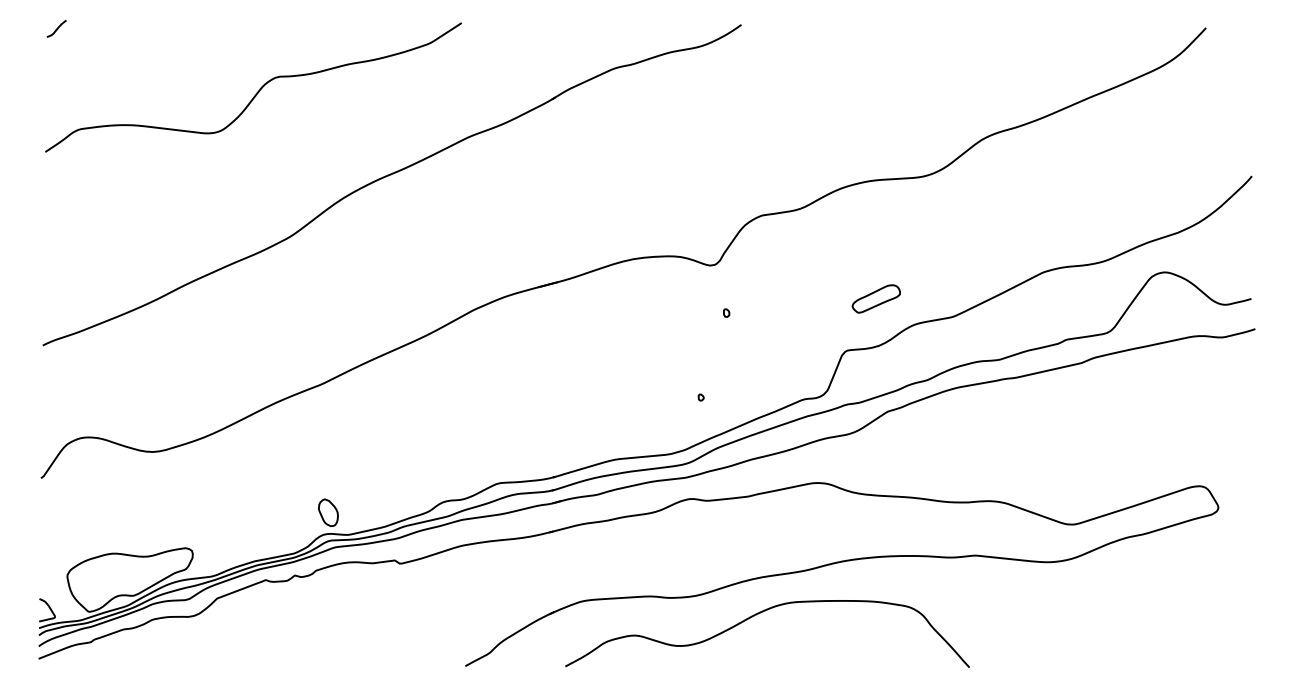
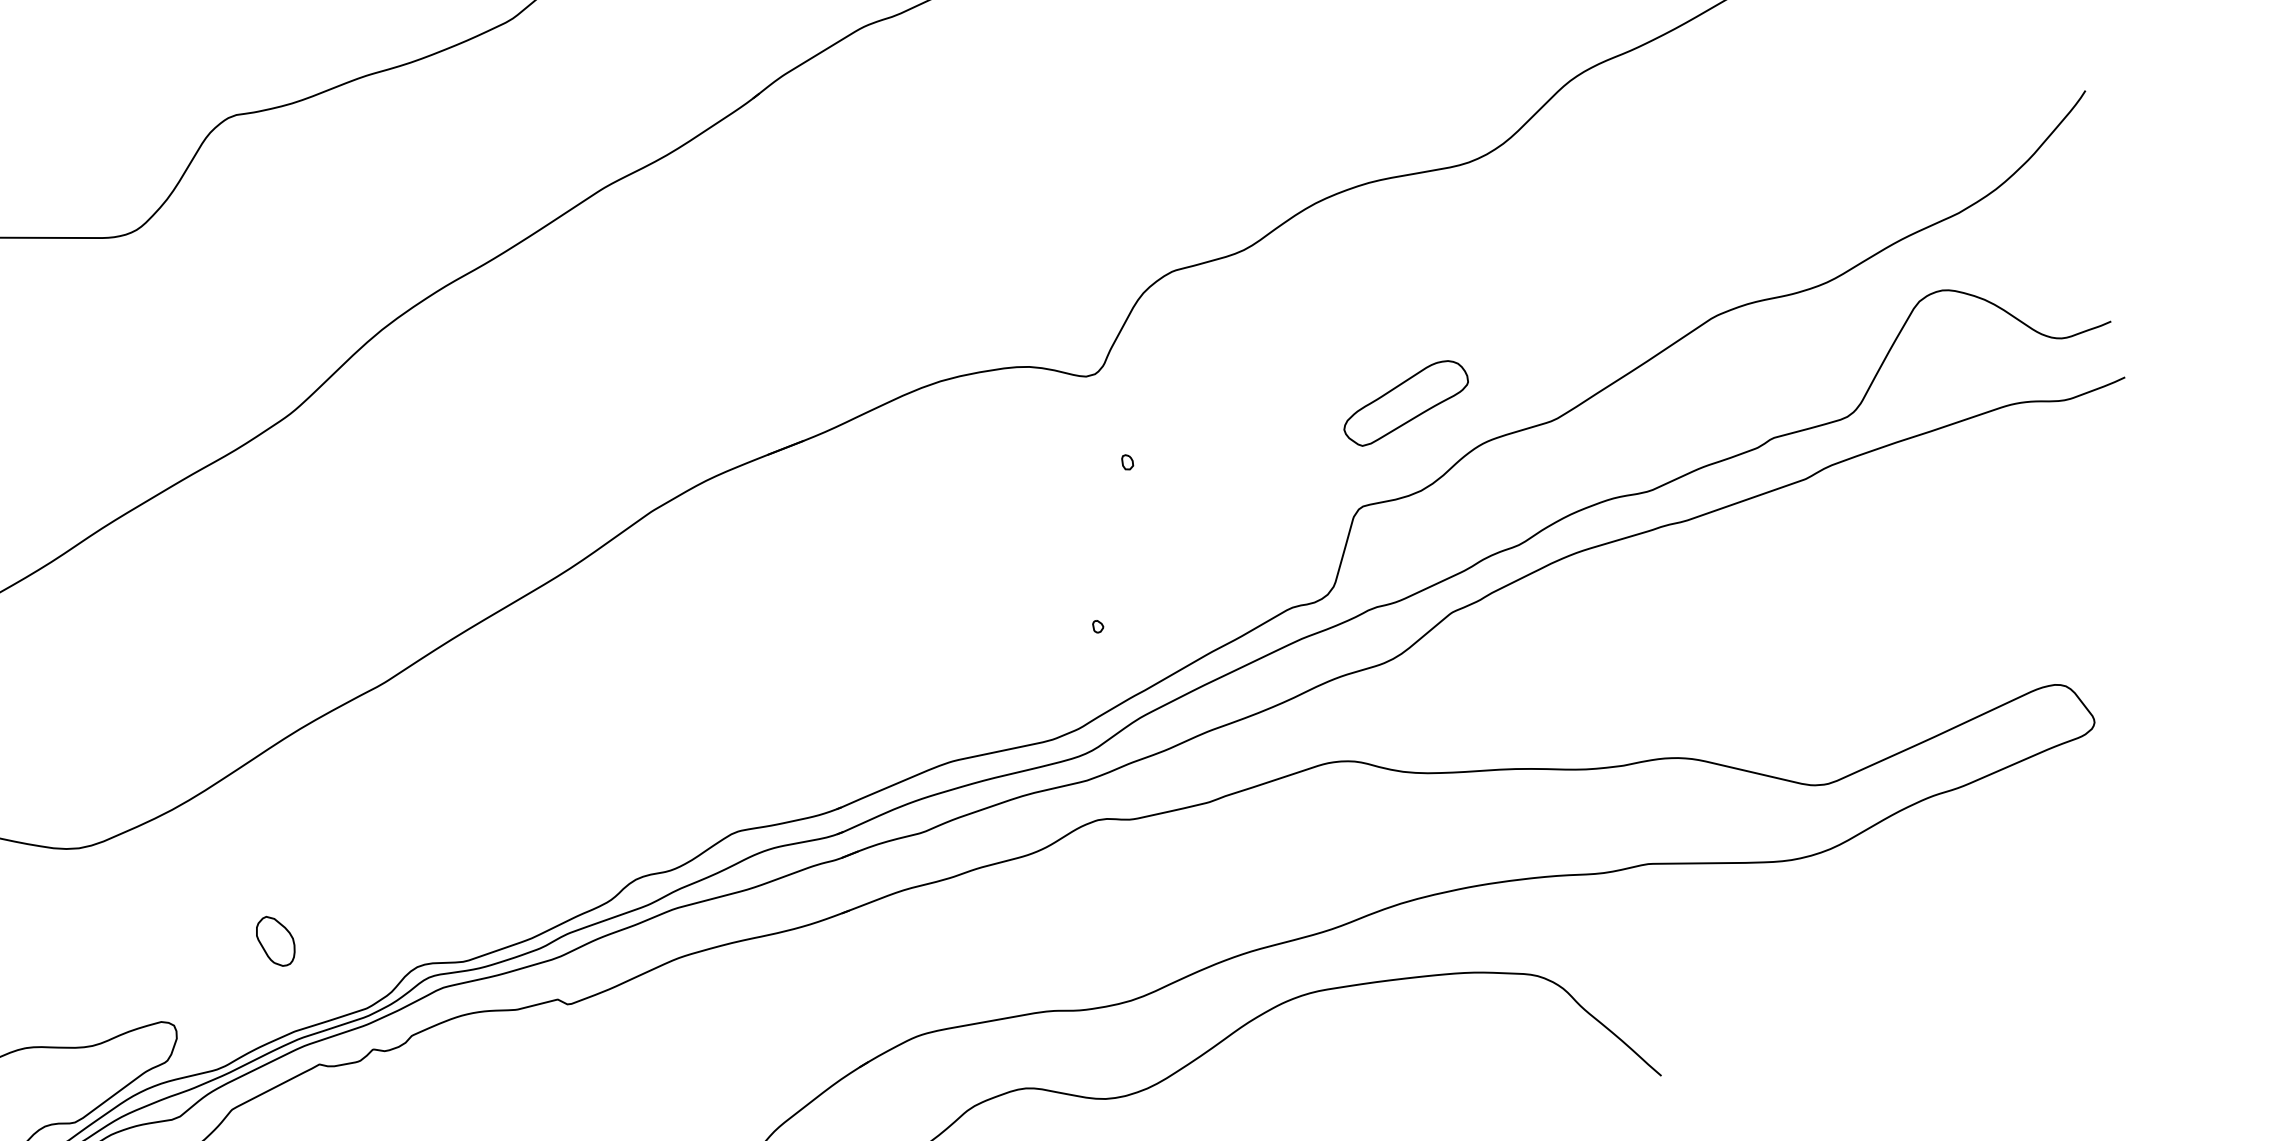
part: (876, 298) -> (1406, 402), size x1.43
part: (328, 512) -> (275, 940), moved

